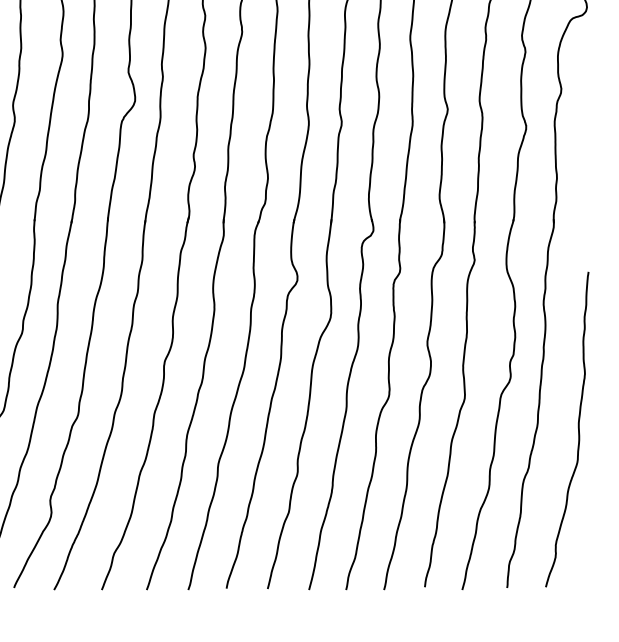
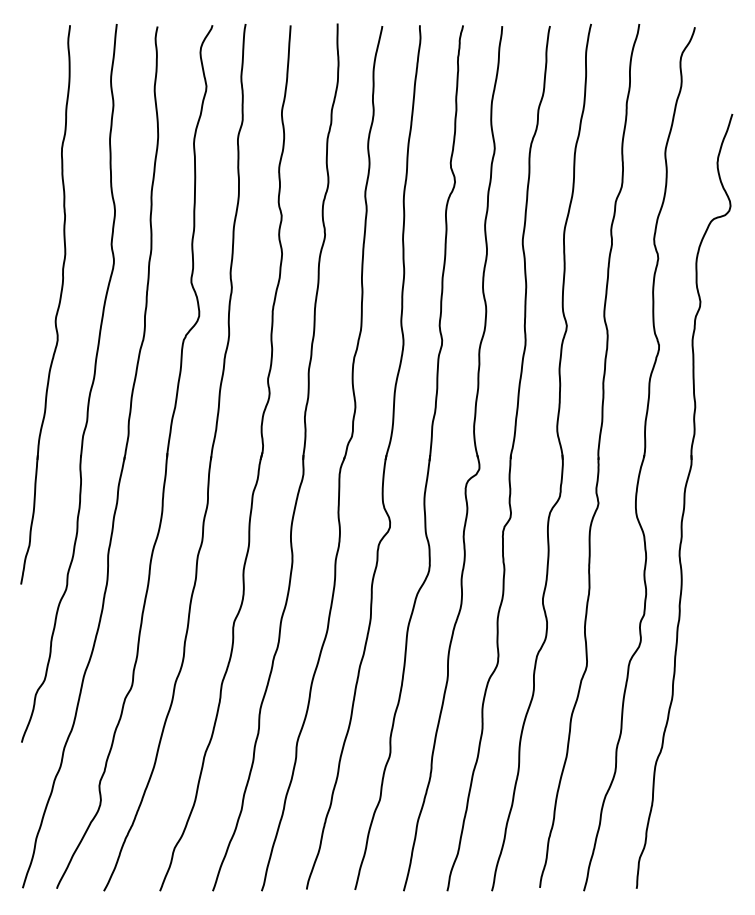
curve: (578, 429) -> (720, 702), removed

